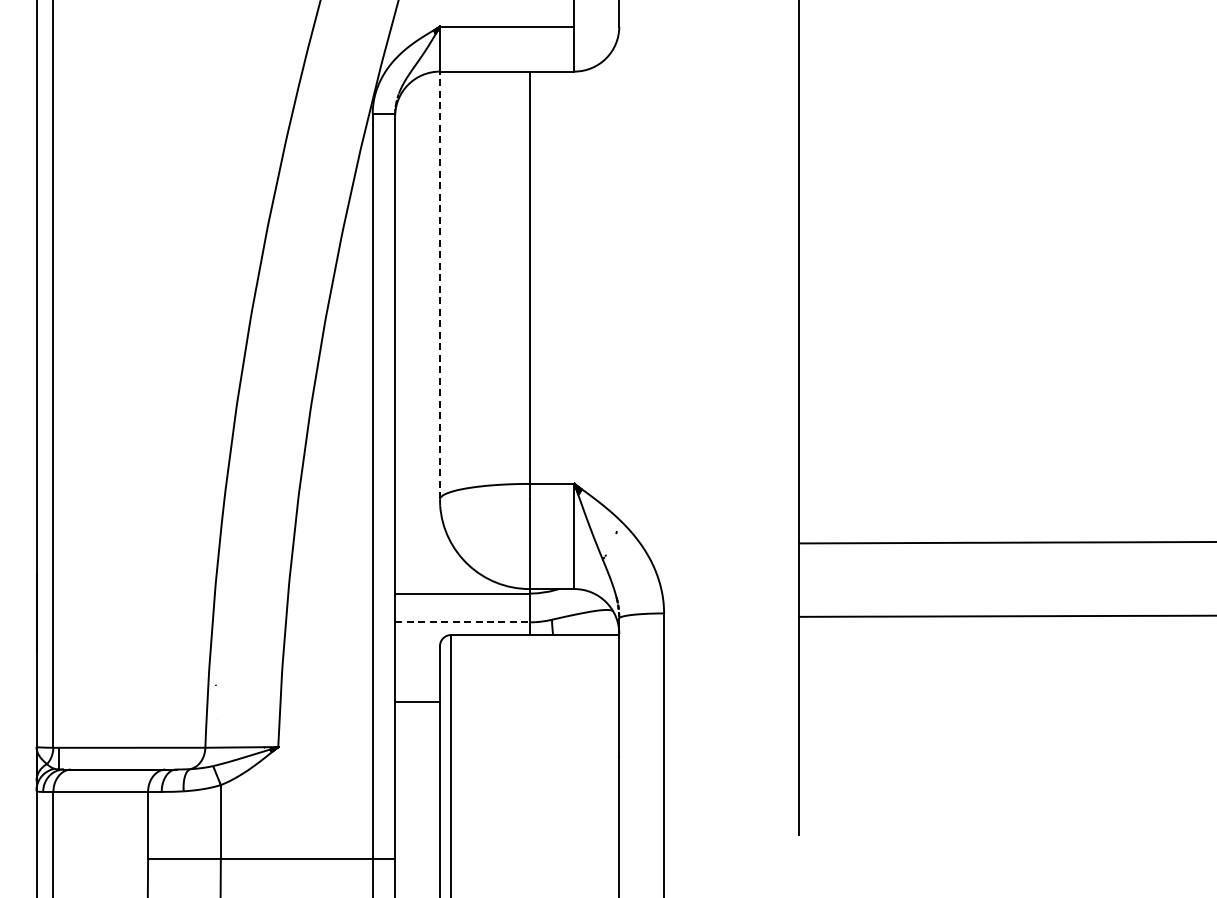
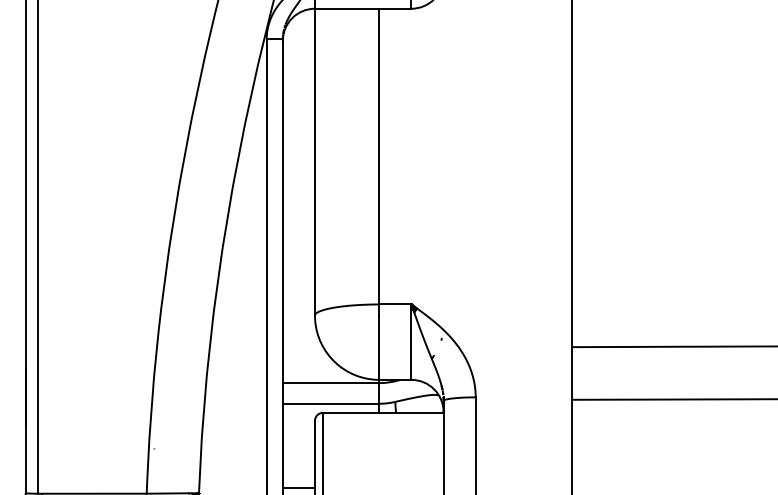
line: (439, 285) -> (314, 162), dashed -> solid
line: (462, 622) -> (331, 403), dashed -> solid
line: (417, 702) -> (298, 488), moved

